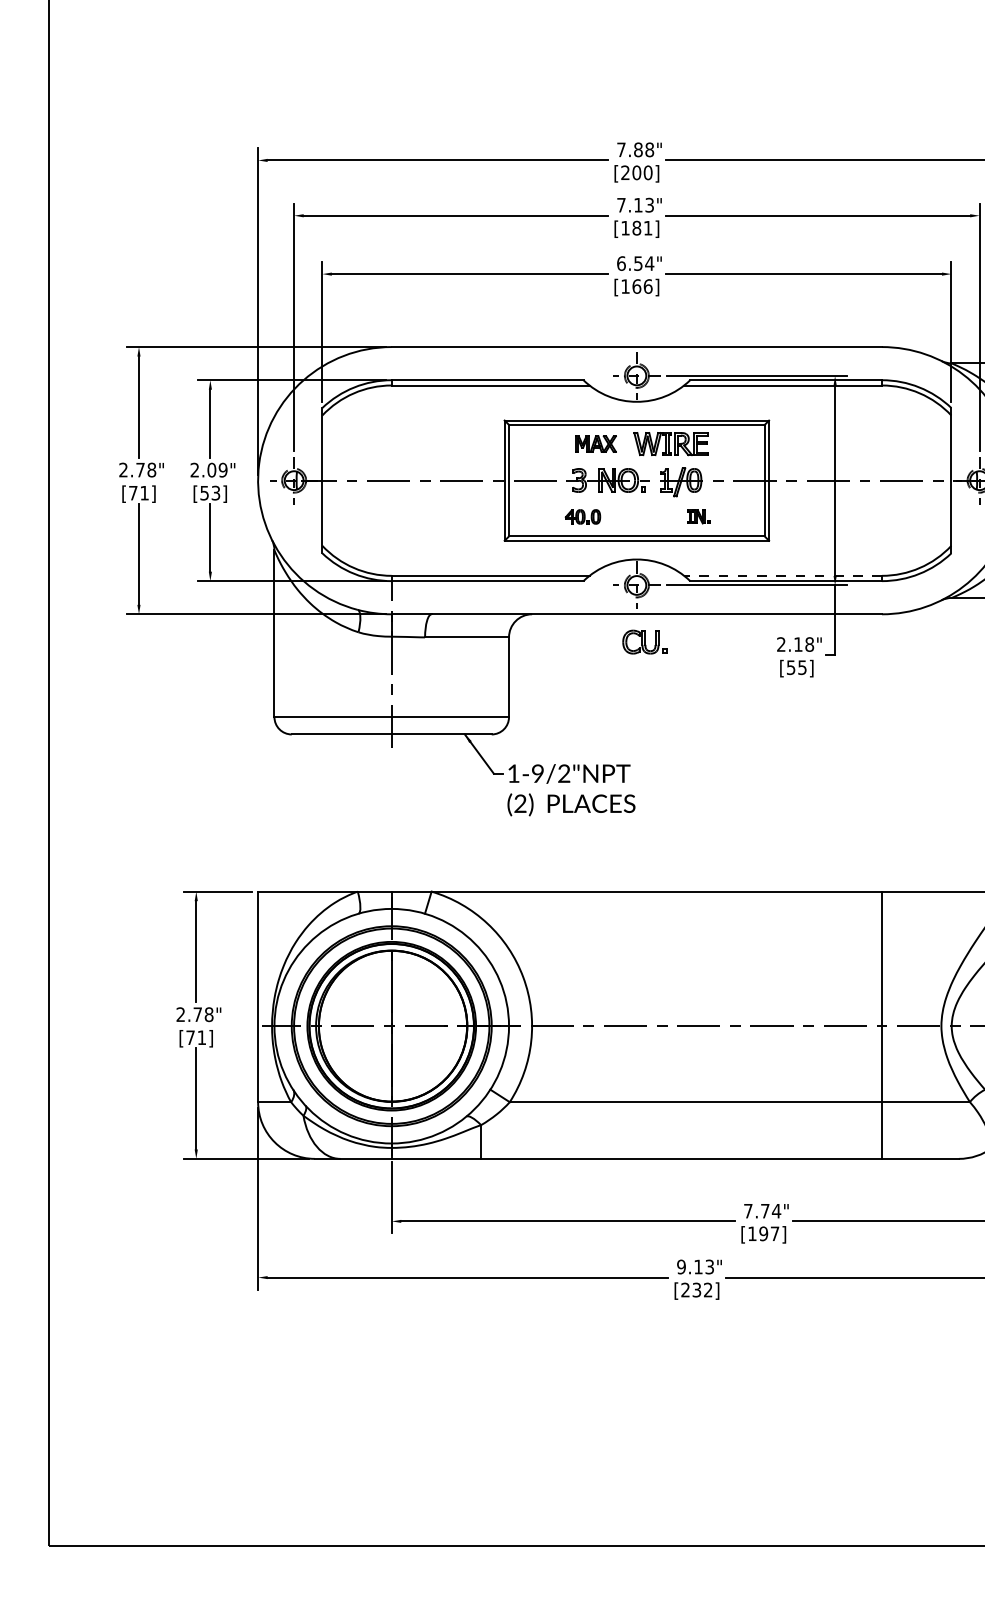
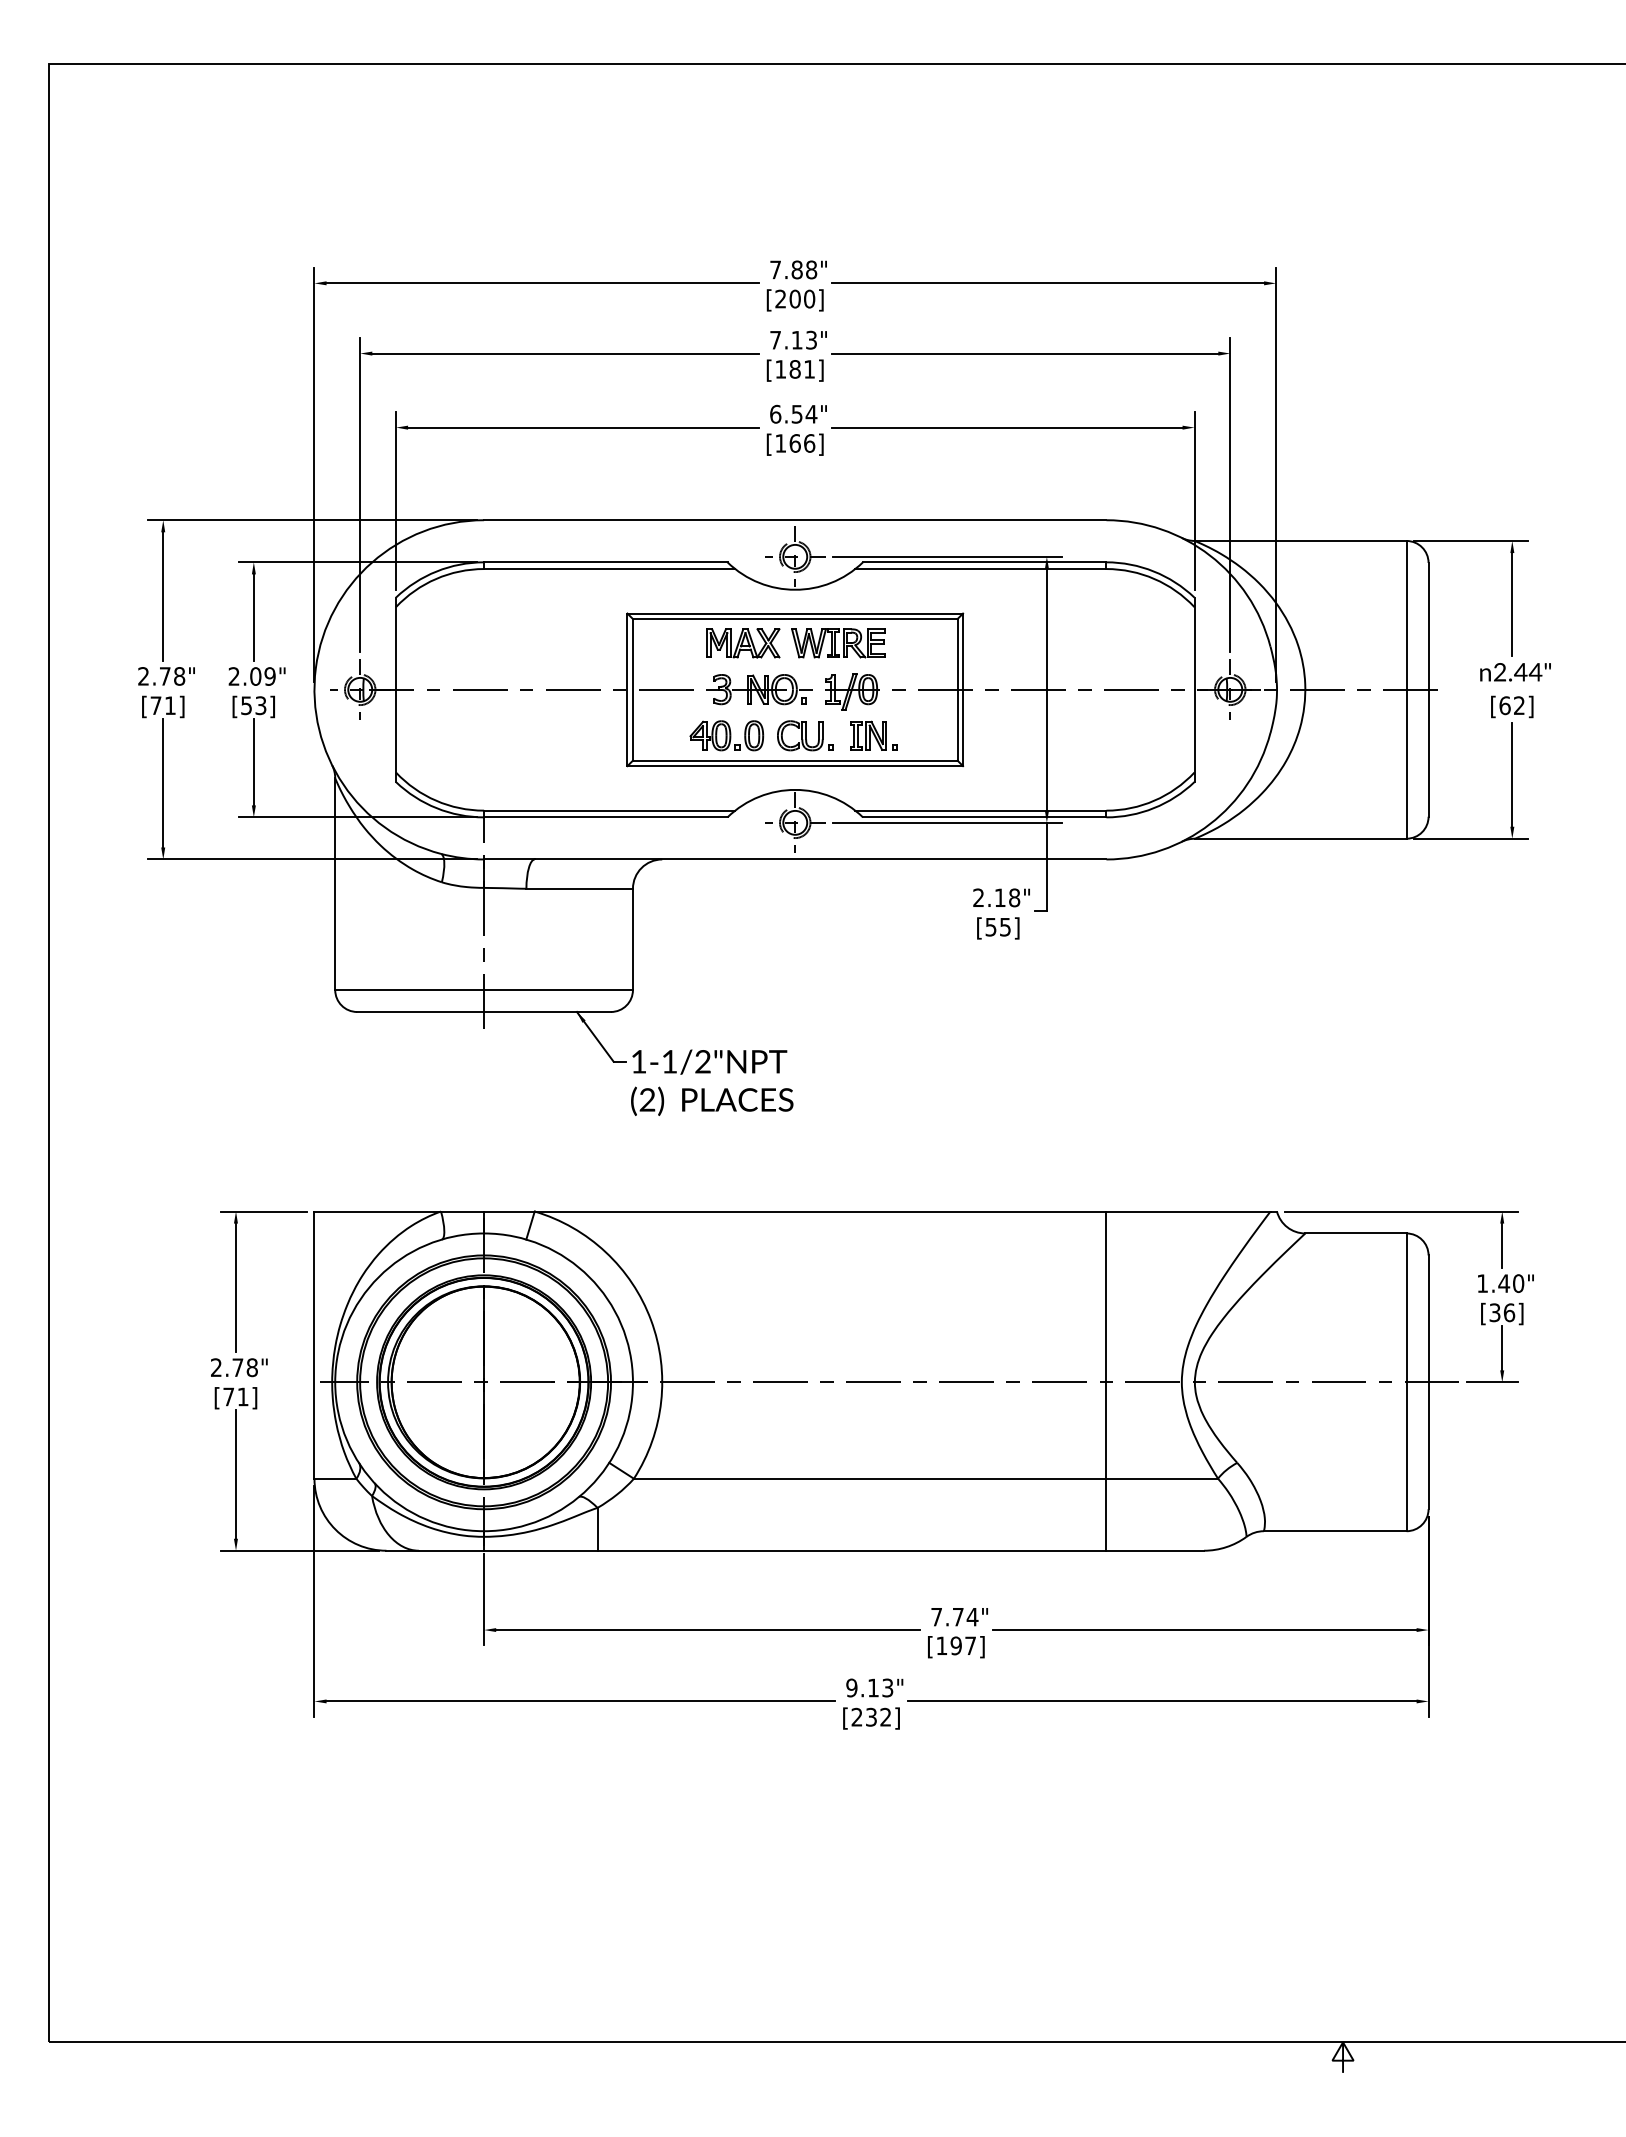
part: (596, 444) -> (743, 643), size x1.43
part: (582, 516) -> (726, 735), size x1.67
part: (698, 516) -> (873, 735), size x1.67
line: (782, 575) -> (980, 810), dashed -> solid
part: (644, 641) -> (805, 735), moved
text: (537, 773) -> (669, 1061), 1-9/2"NPT -> 1-1/2"NPT

